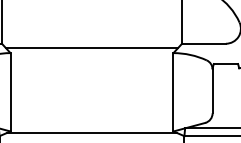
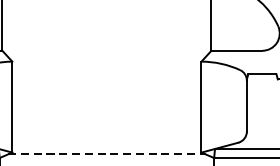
line: (91, 48) -> (106, 56), removed
line: (92, 133) -> (107, 154), solid -> dashed

